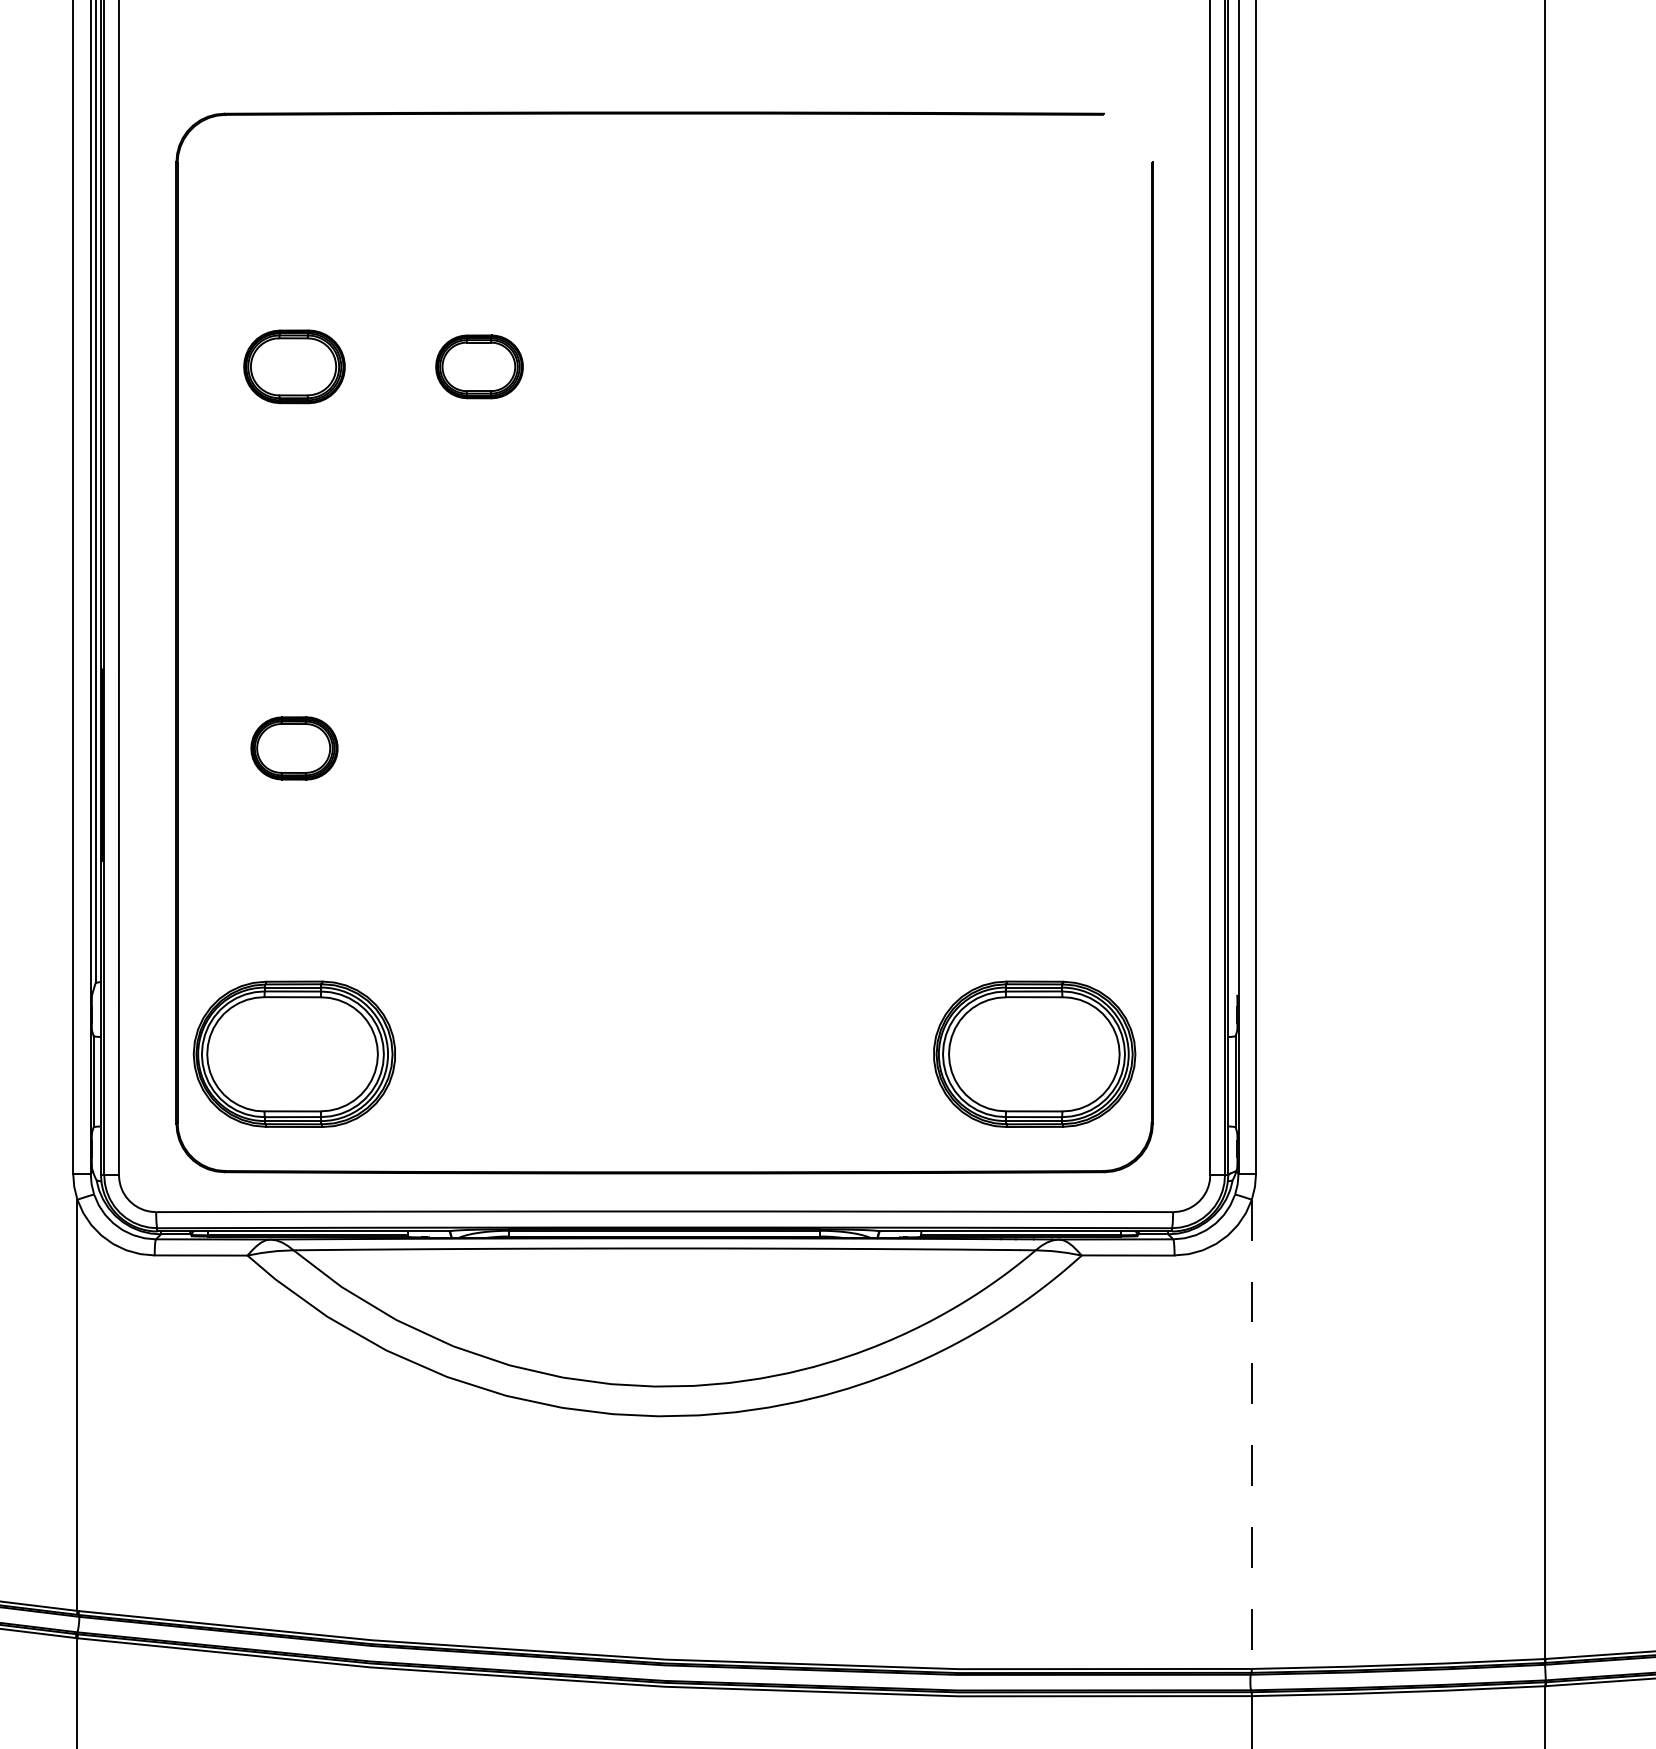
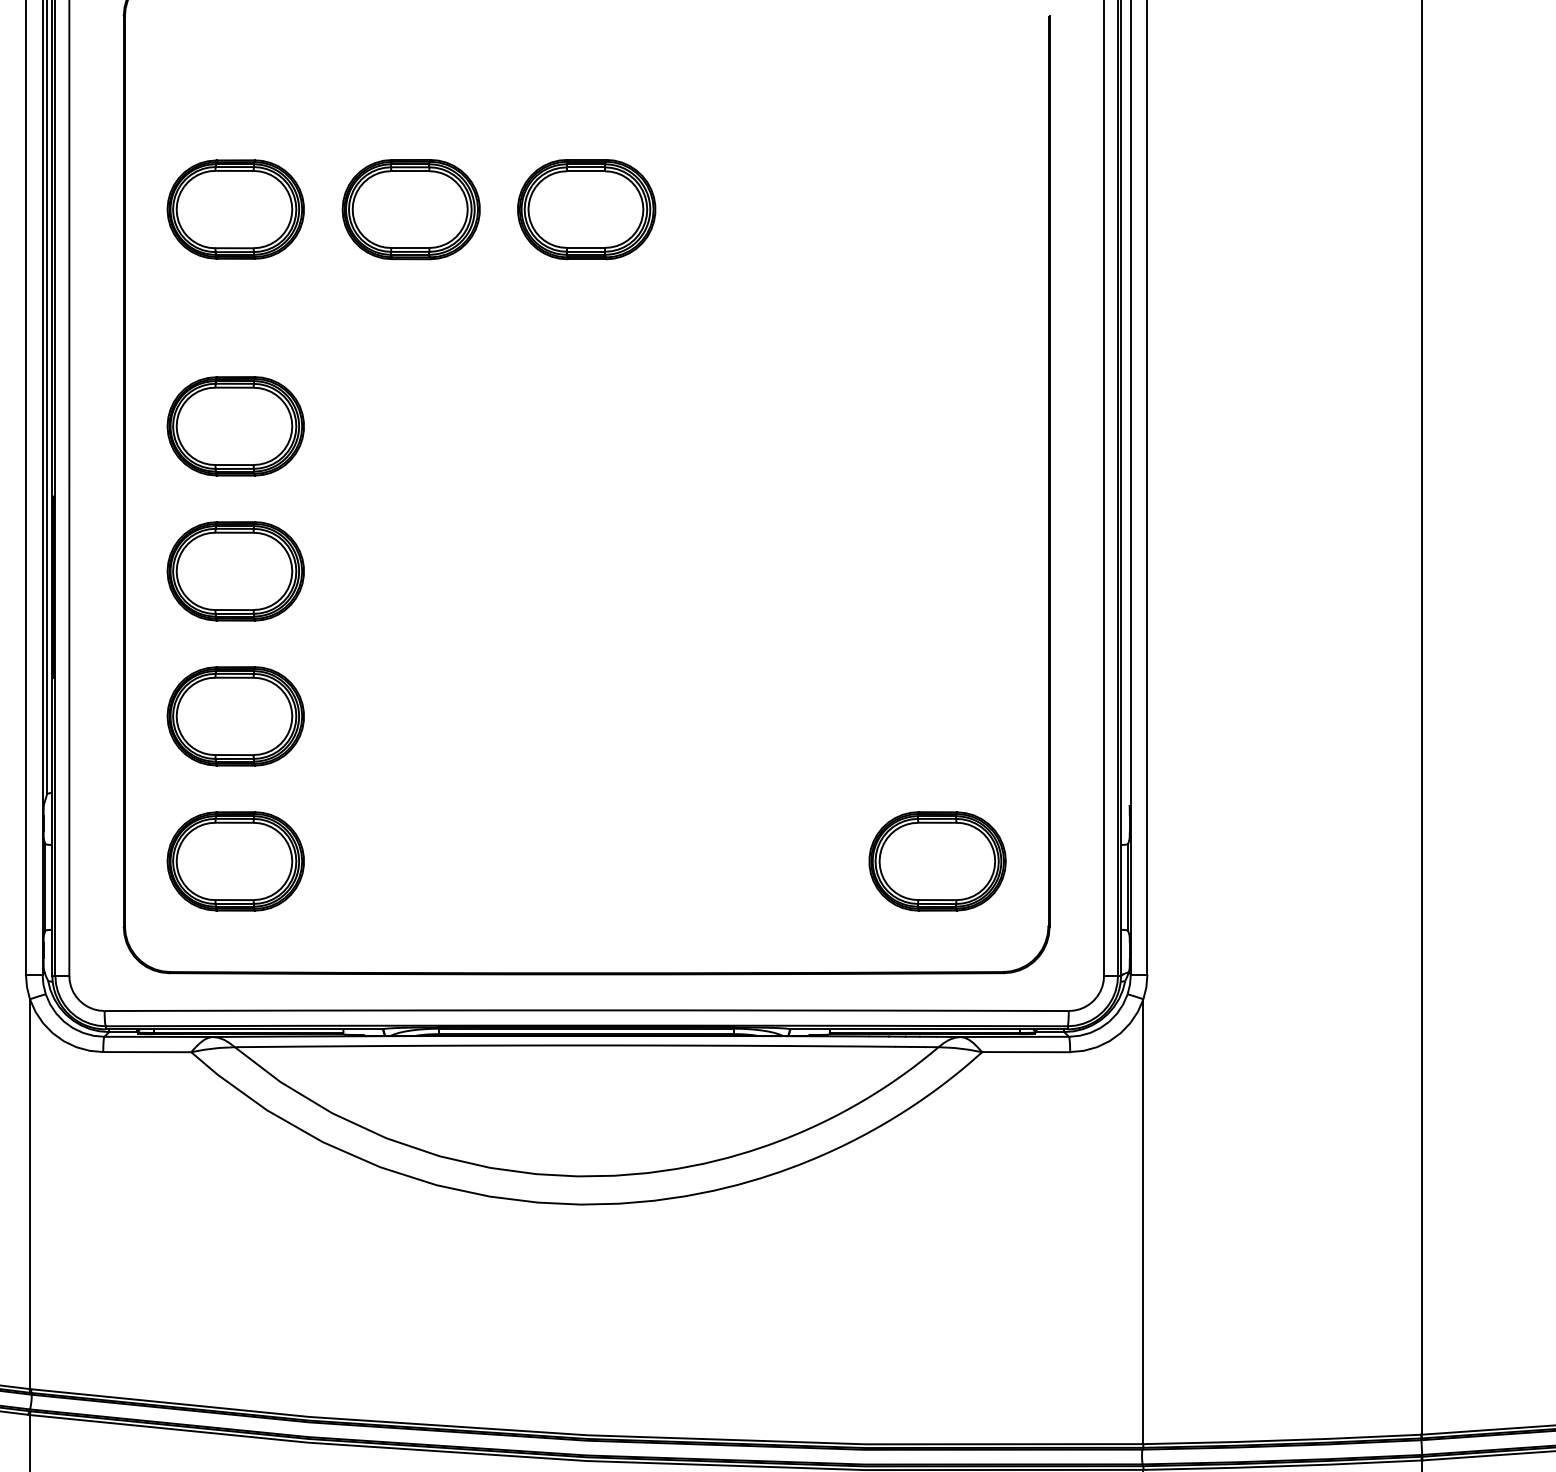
part: (294, 366) -> (235, 209), size x1.43
part: (479, 366) -> (411, 209), size x1.67
part: (664, 366) -> (586, 209), added
part: (294, 595) -> (235, 426), added
part: (294, 748) -> (235, 571), size x1.67
part: (294, 901) -> (235, 716), added
part: (294, 1054) -> (235, 861), size x0.71
part: (1034, 1054) -> (937, 861), size x0.71
line: (1251, 1434) -> (1143, 1221), dashed -> solid

